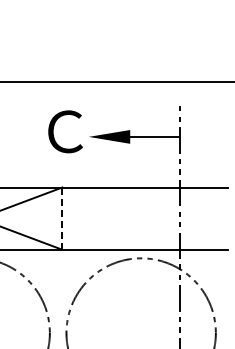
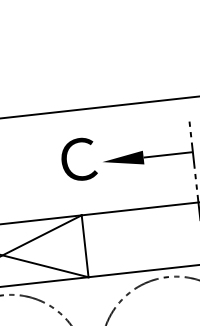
line: (62, 219) -> (85, 247), dashed -> solid

